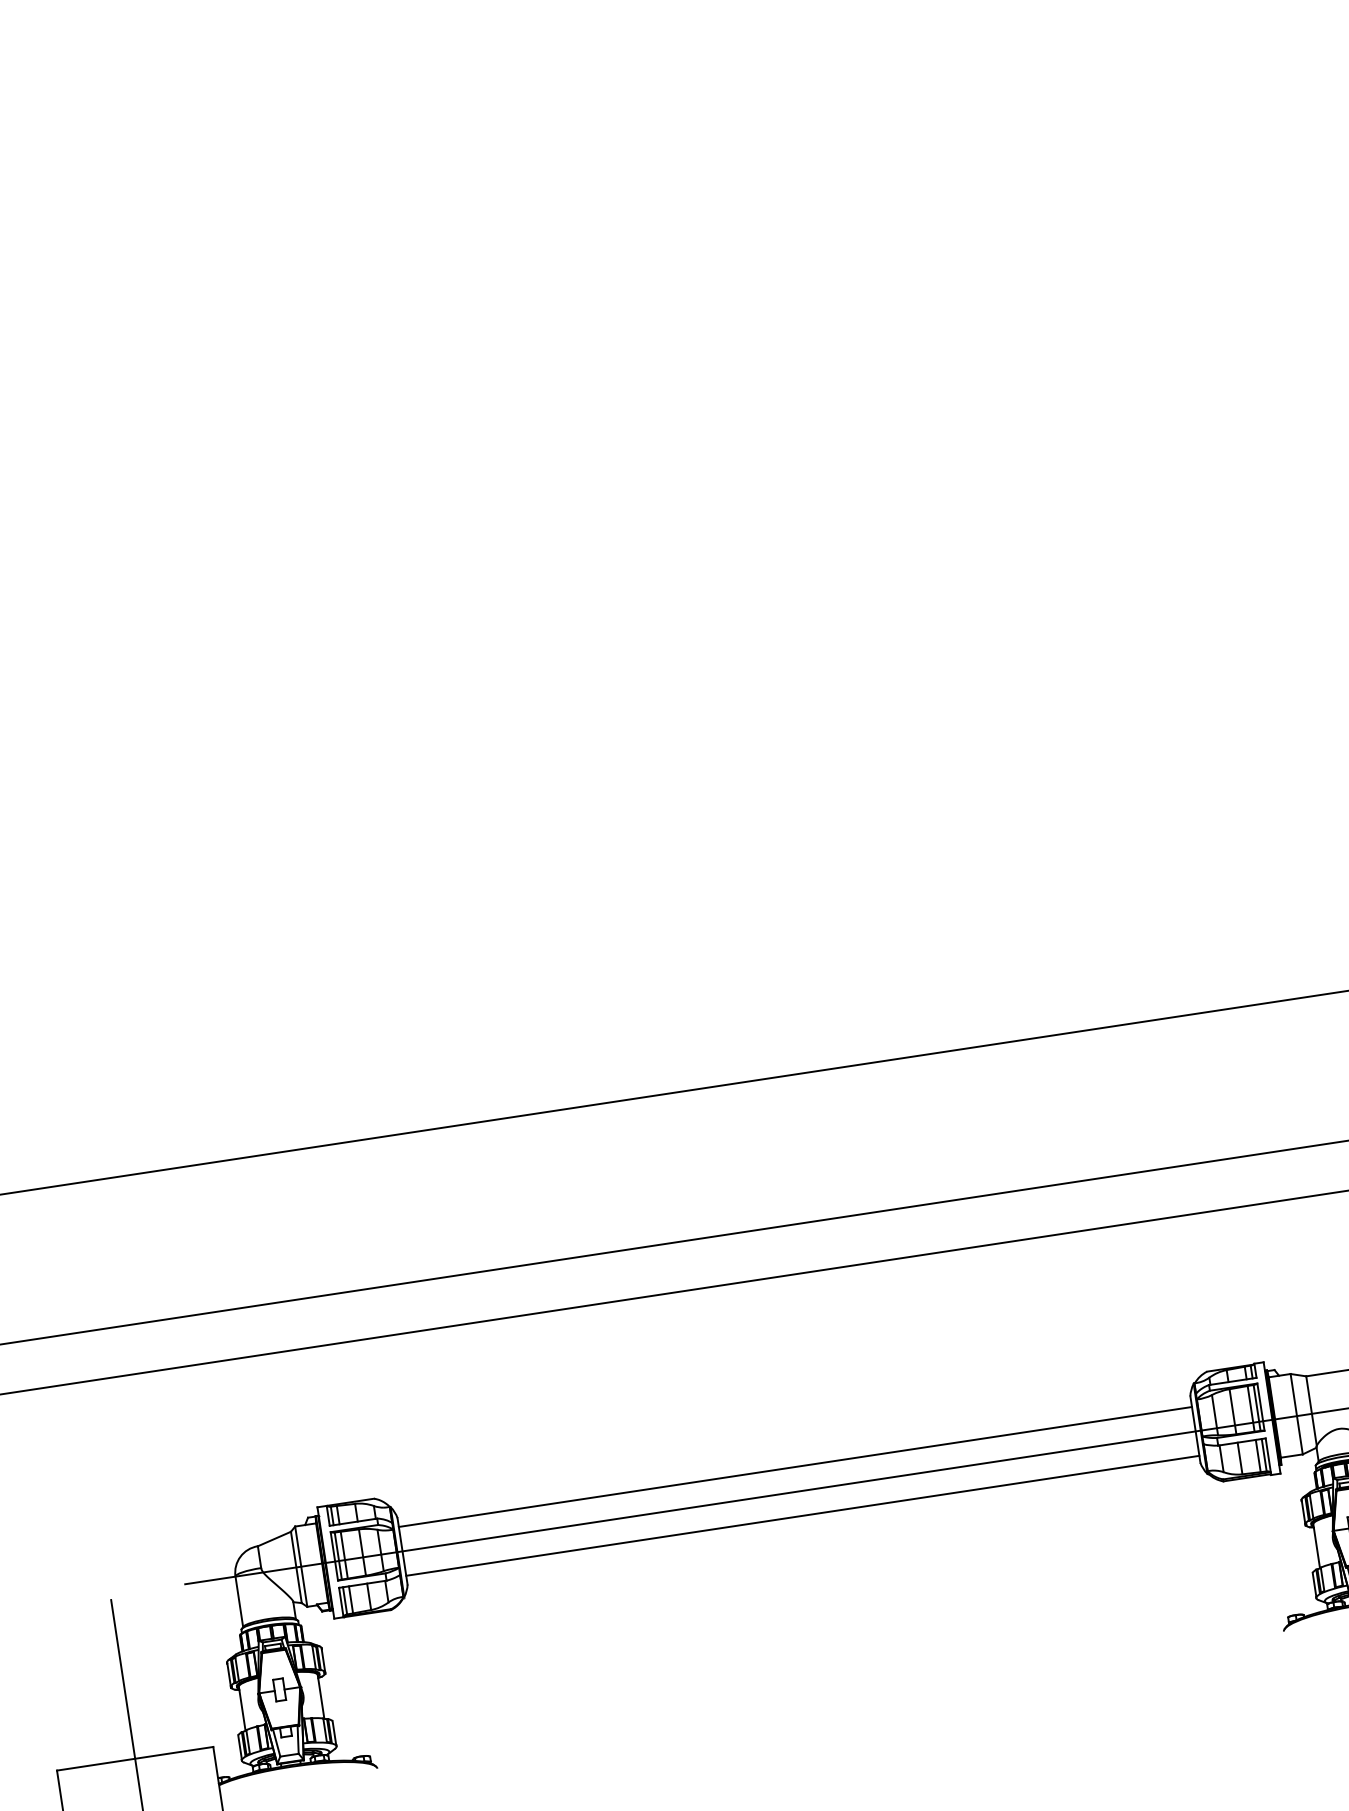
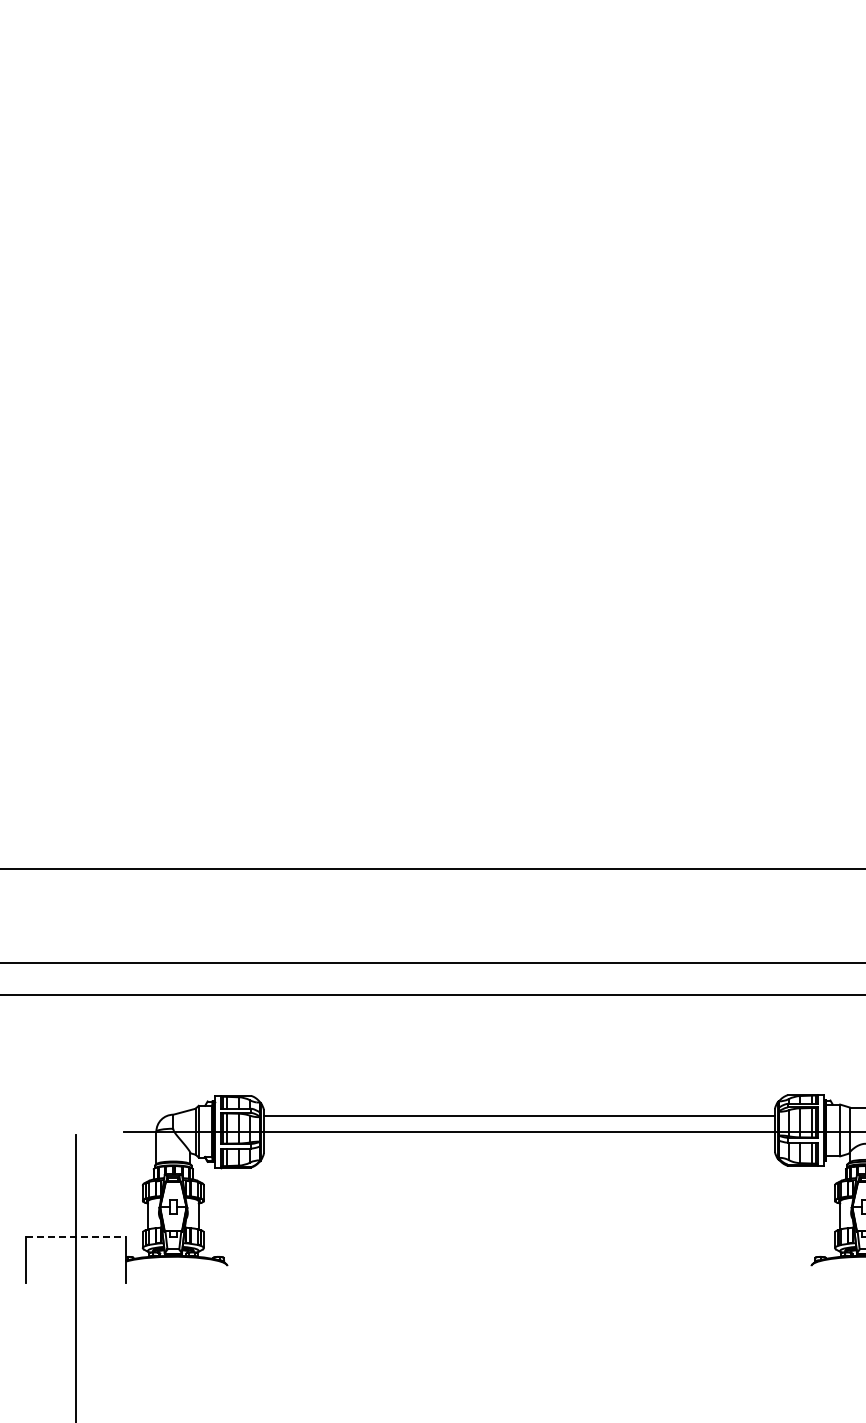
line: (801, 1516) -> (518, 1147), removed
line: (136, 1758) -> (76, 1236), solid -> dashed

